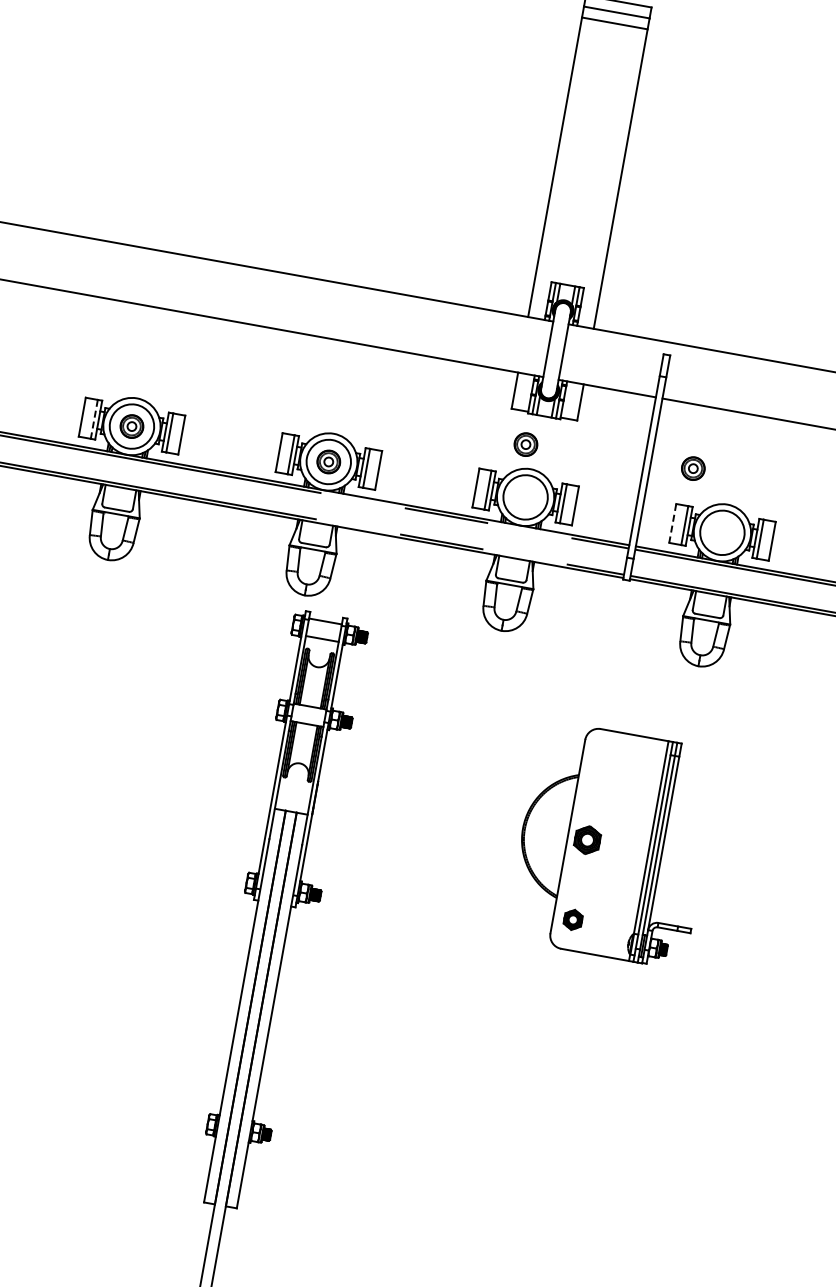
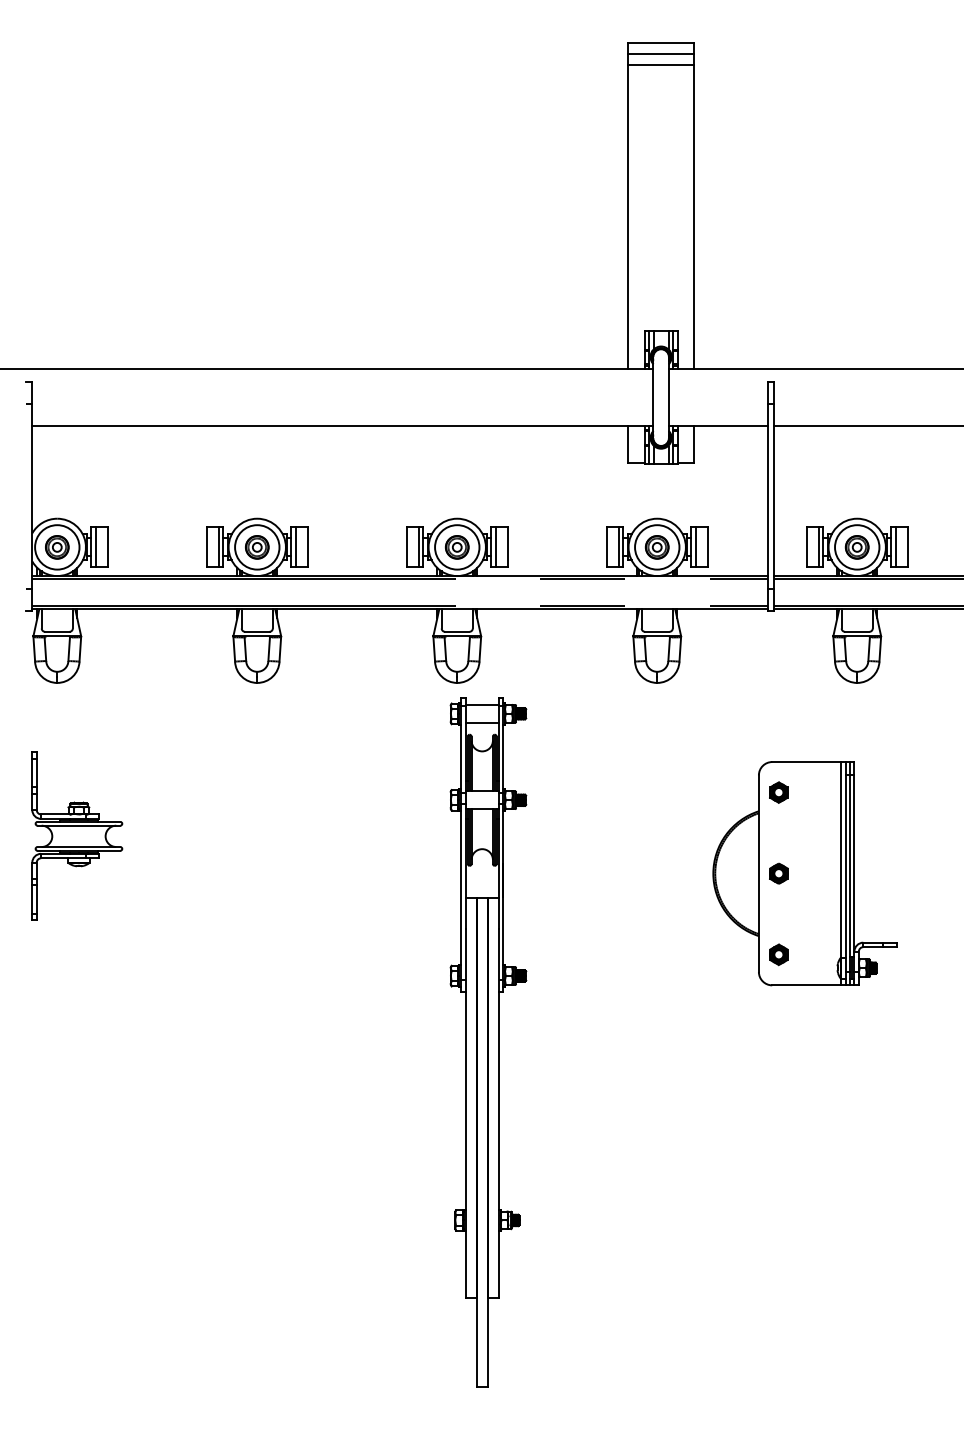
line: (93, 418) -> (218, 546), dashed -> solid
part: (525, 444) -> (656, 547), moved
part: (692, 468) -> (856, 547), moved
line: (672, 522) -> (806, 546), dashed -> solid
part: (601, 760) -> (778, 792), added
part: (587, 839) -> (778, 873), size x0.71

